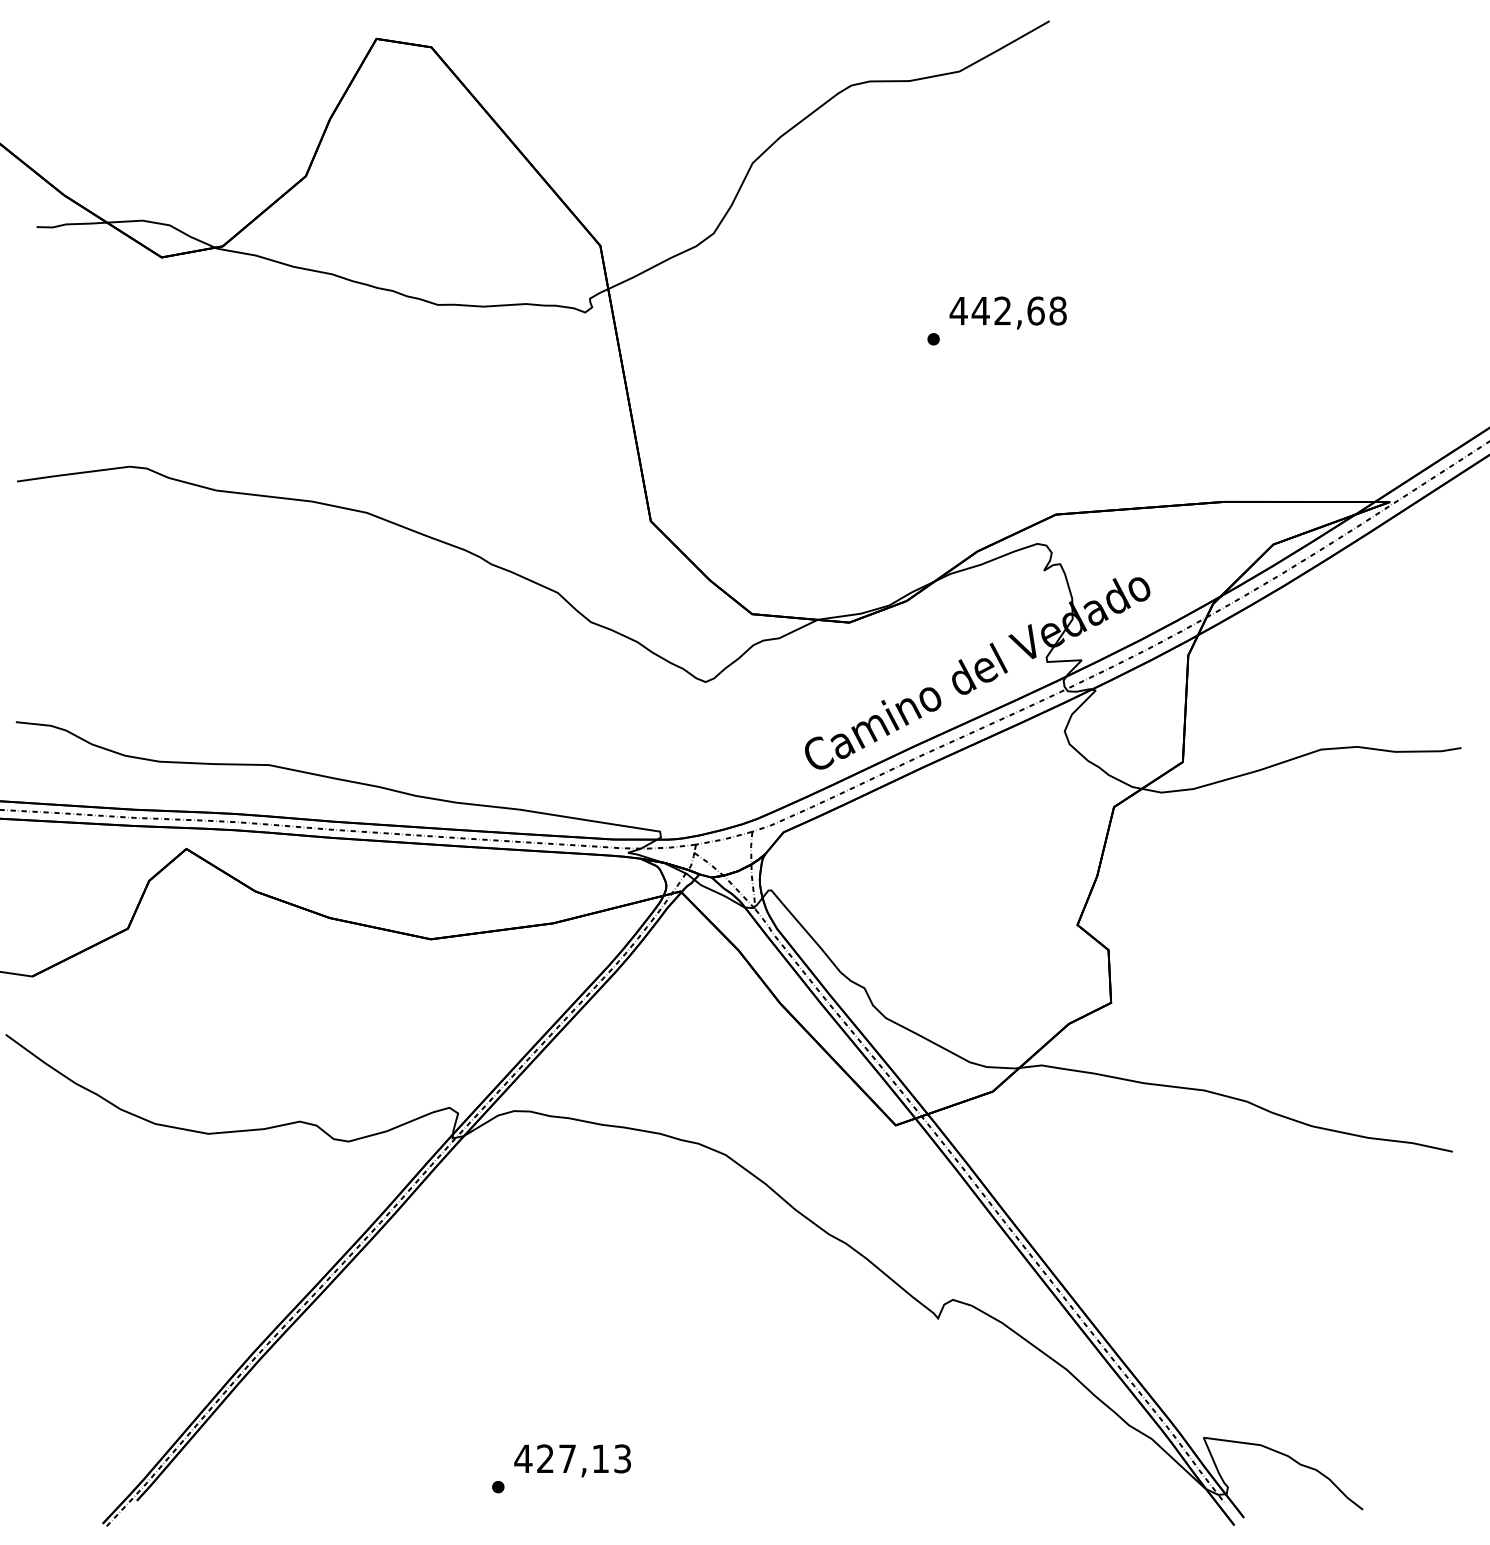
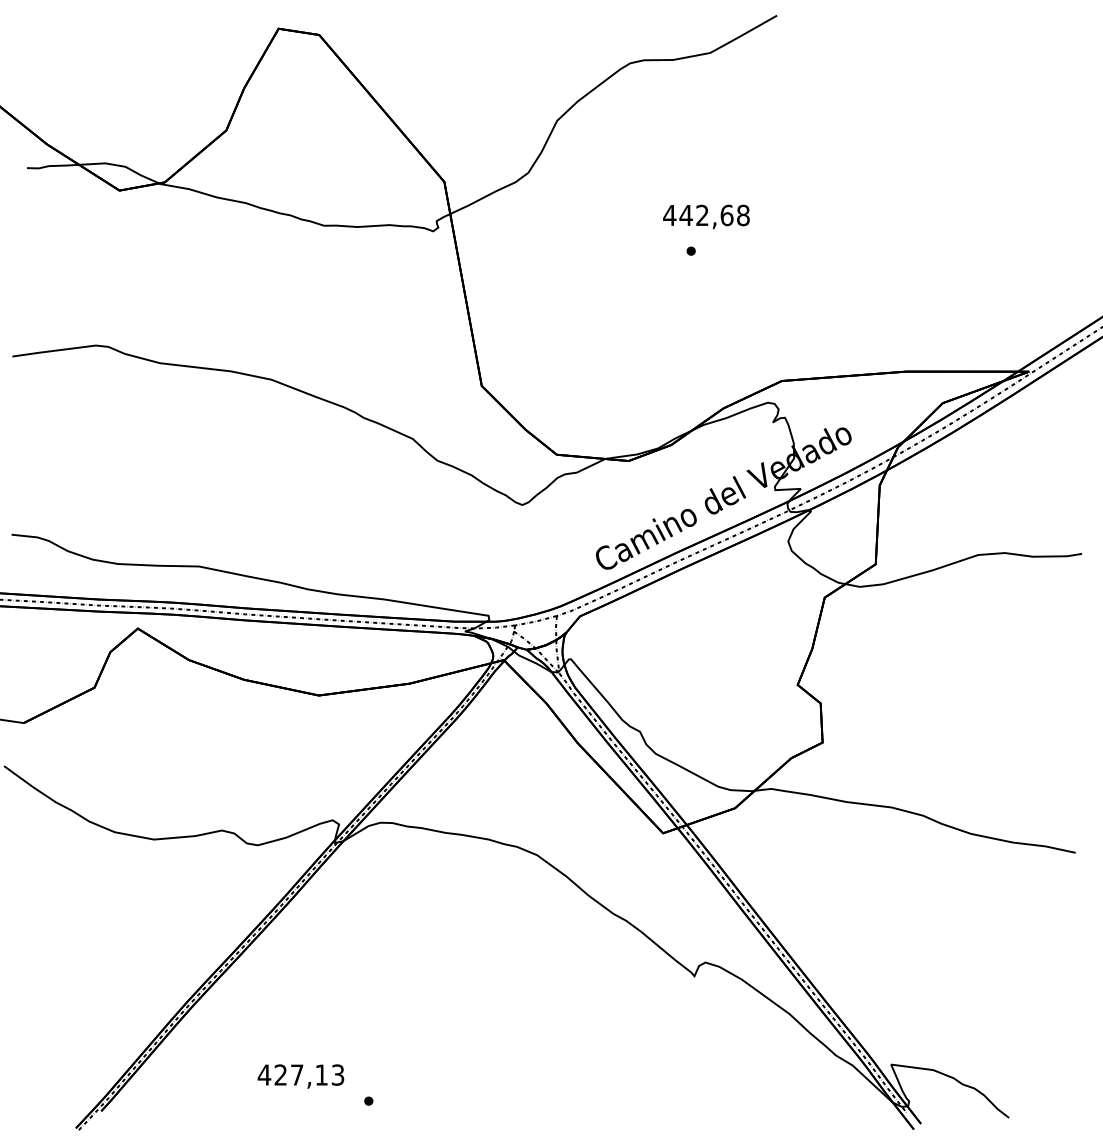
text: (1007, 312) -> (705, 216), moved
text: (572, 1460) -> (300, 1076), moved

